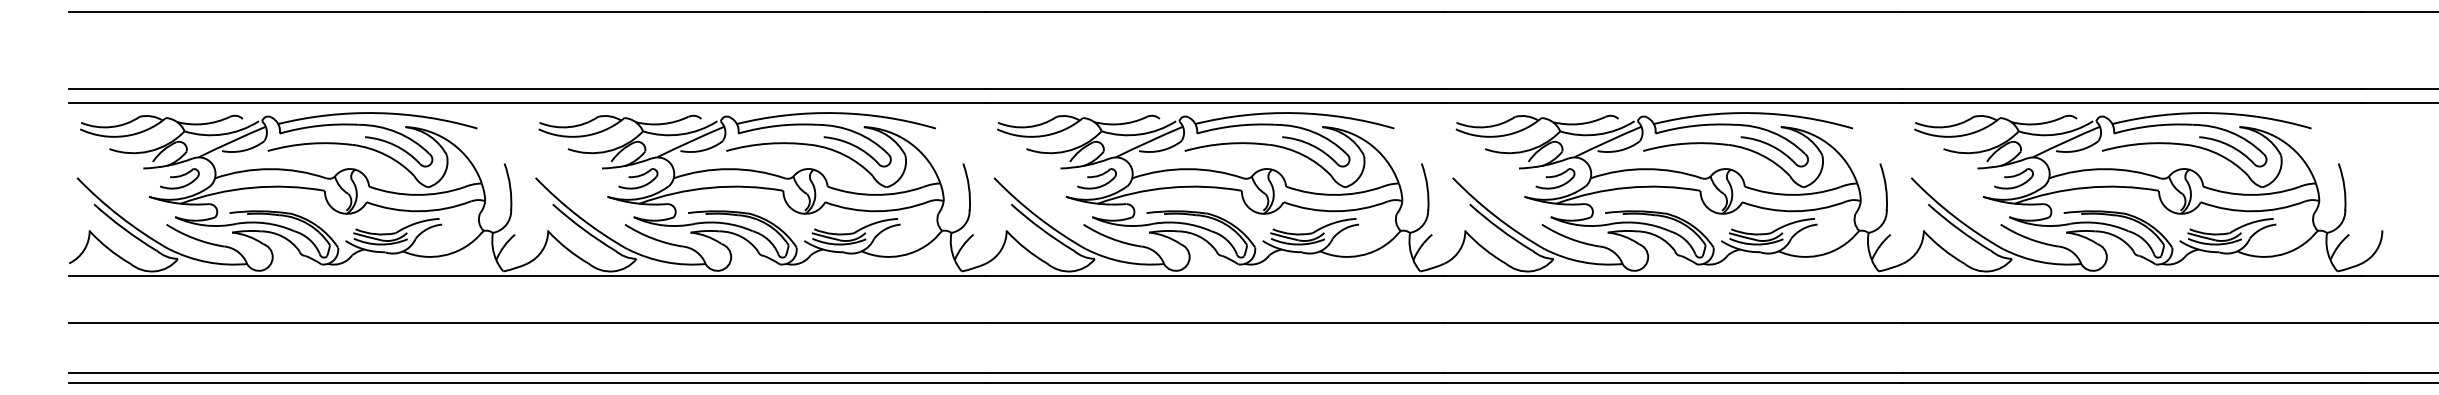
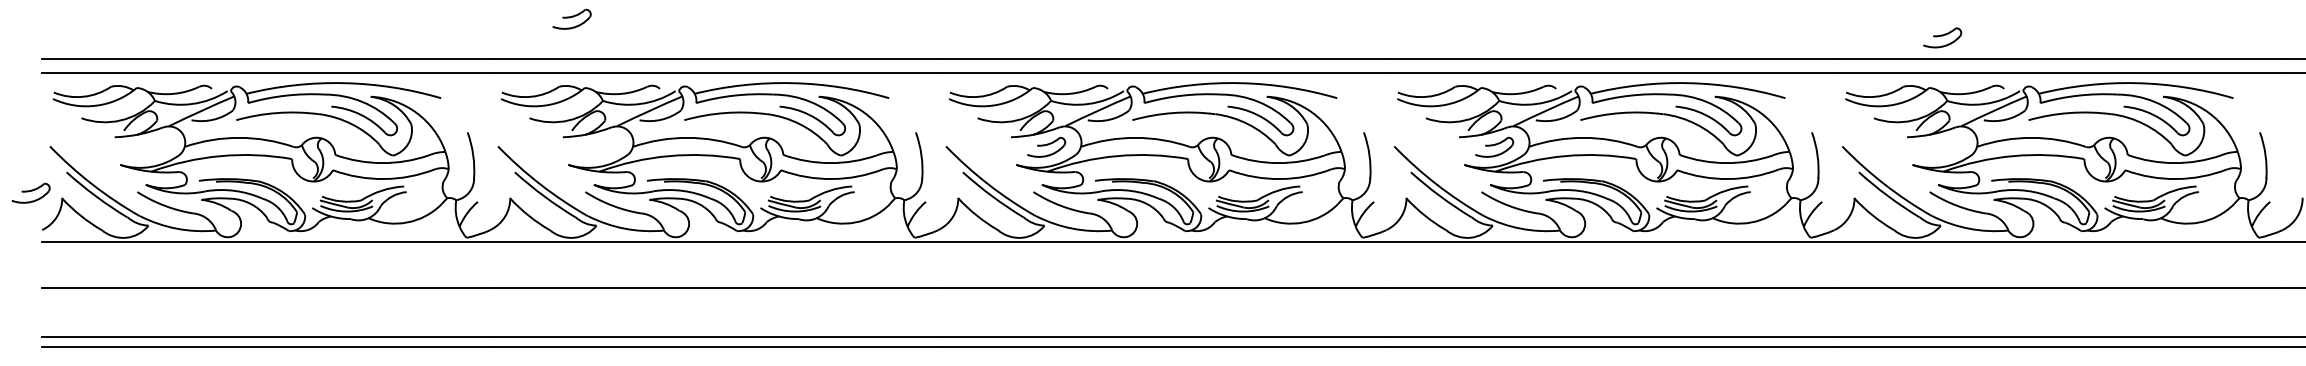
part: (179, 178) -> (30, 192), moved
part: (638, 178) -> (572, 19), moved
part: (2013, 178) -> (1942, 37), moved

